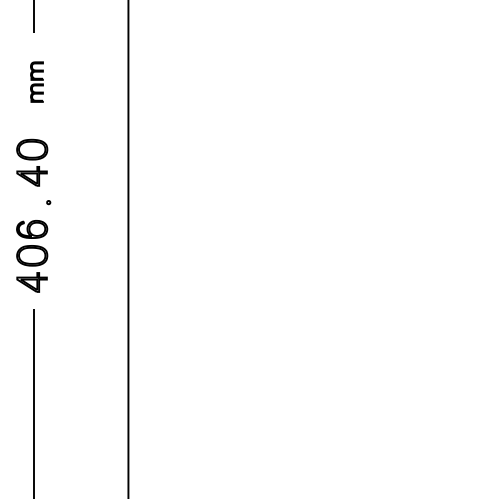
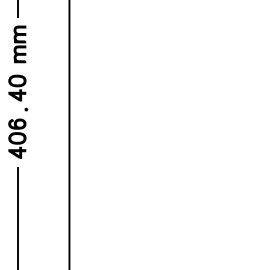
part: (36, 82) -> (19, 44), size x1.67

